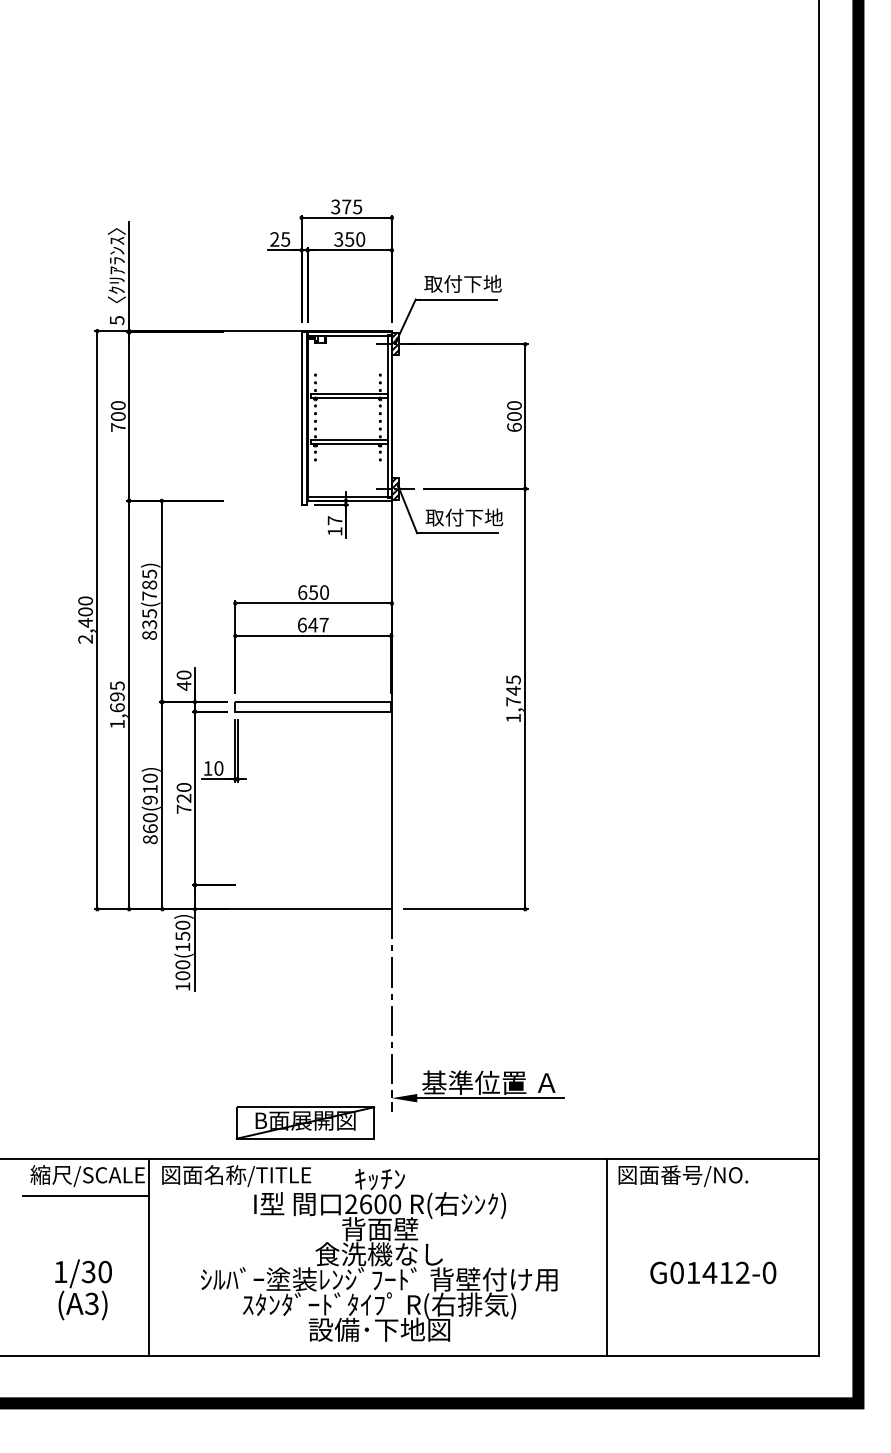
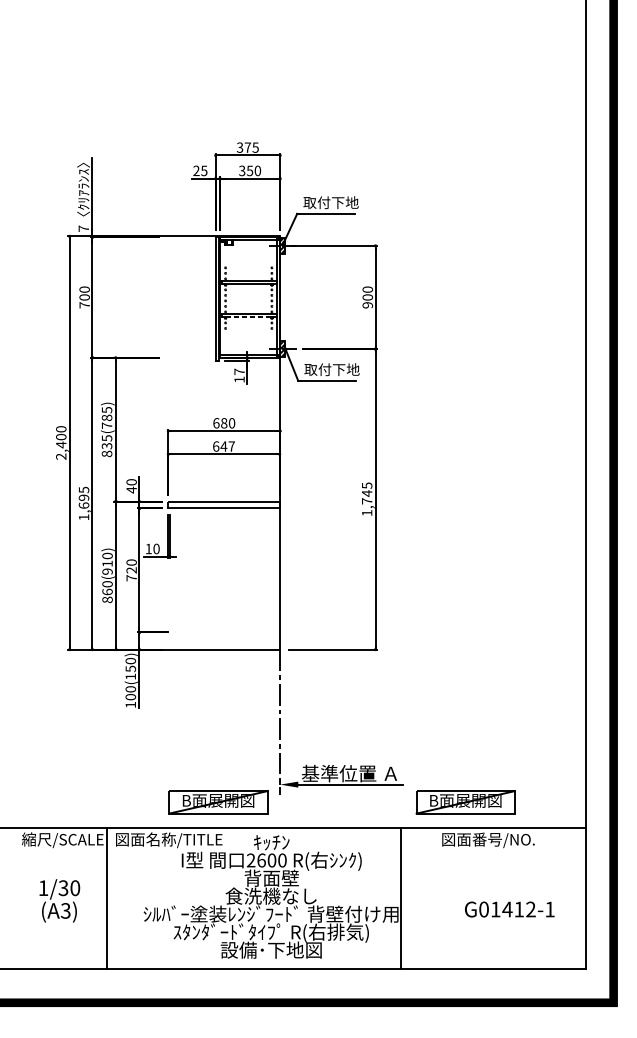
text: (117, 320) -> (84, 228), 5 -> 7
text: (514, 426) -> (367, 304), 600 -> 900
line: (348, 444) -> (249, 317), solid -> dashed
text: (313, 592) -> (224, 423), 650 -> 680
part: (651, 1122) -> (465, 802), added
line: (85, 1195) -> (61, 854), removed
line: (607, 1256) -> (401, 897), moved
text: (769, 1272) -> (550, 909), G01412-0 -> G01412-1
text: (83, 1289) -> (59, 900), moved

